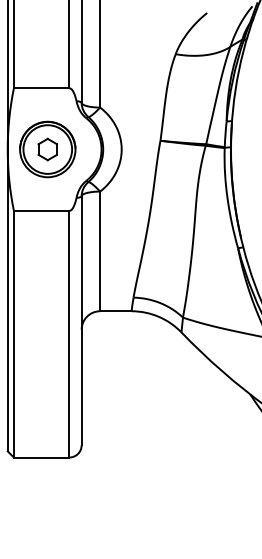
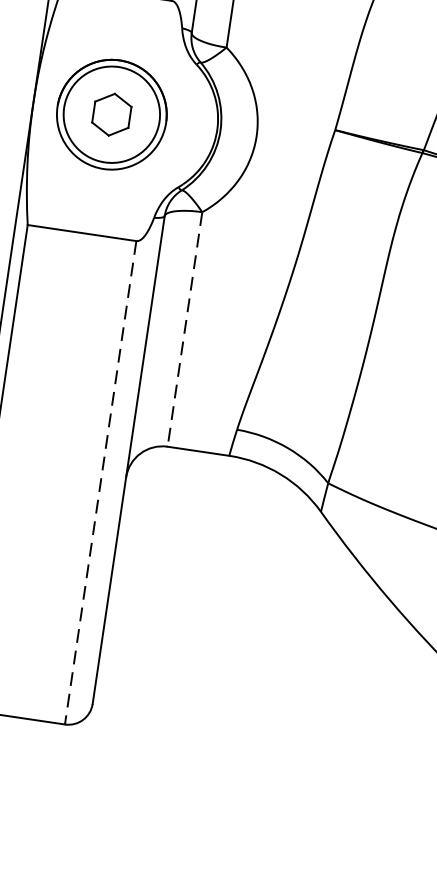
line: (100, 251) -> (185, 329), solid -> dashed
line: (69, 334) -> (100, 483), solid -> dashed

